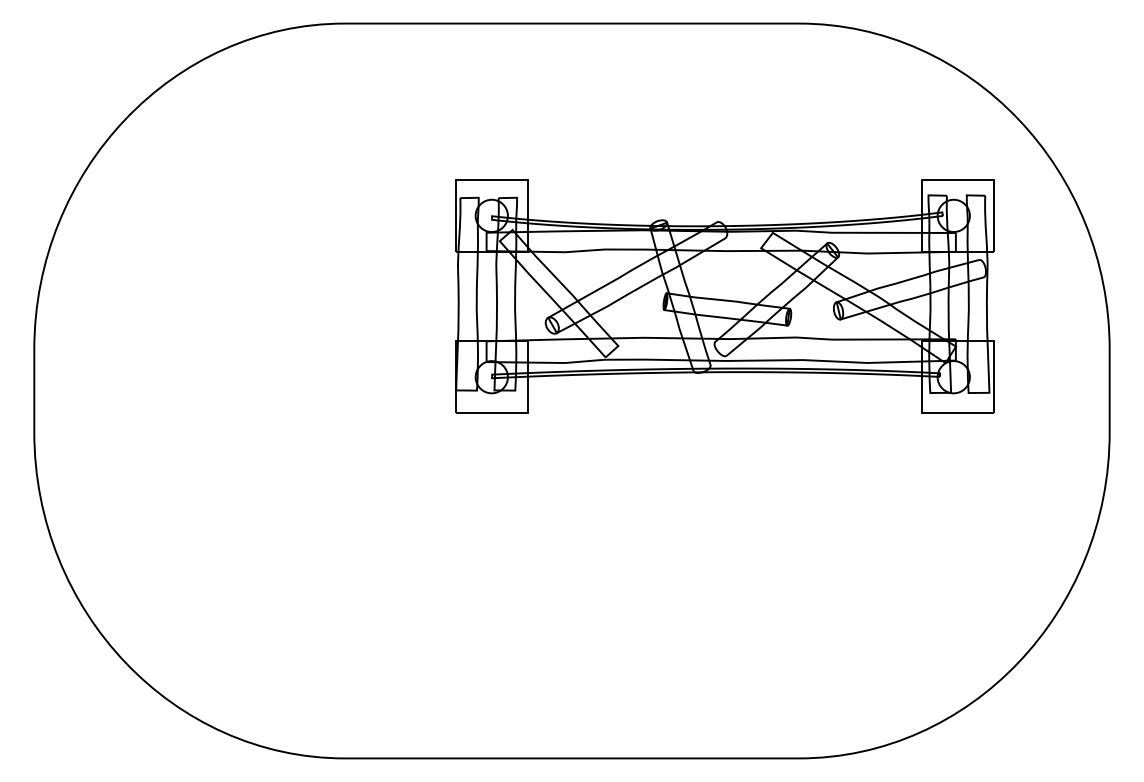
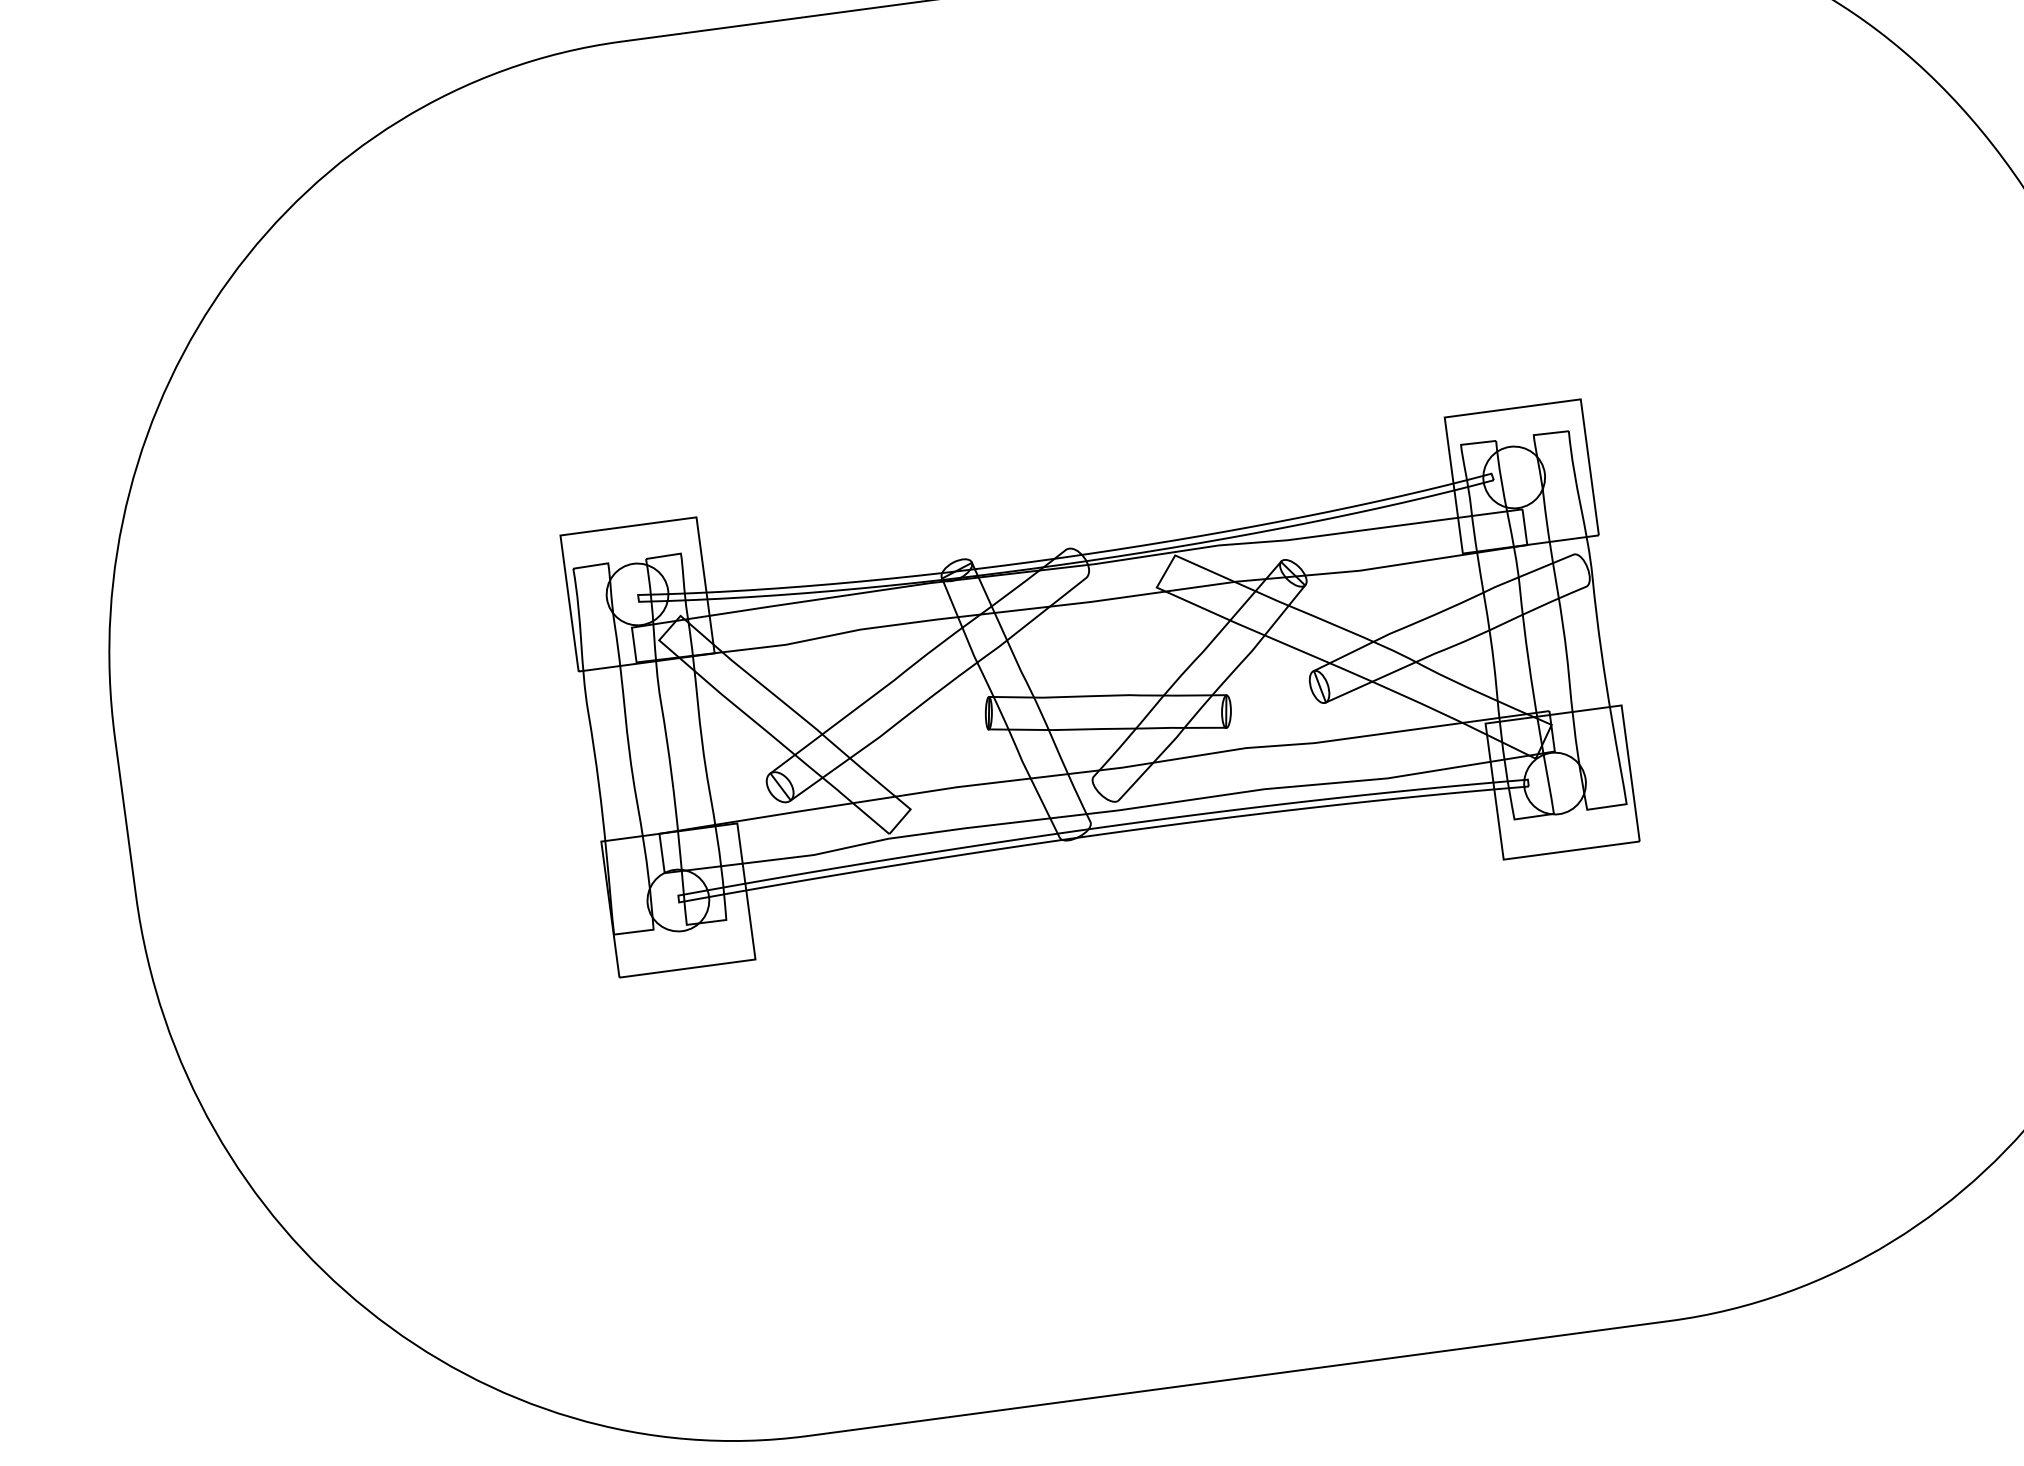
part: (724, 296) -> (1099, 688), moved

